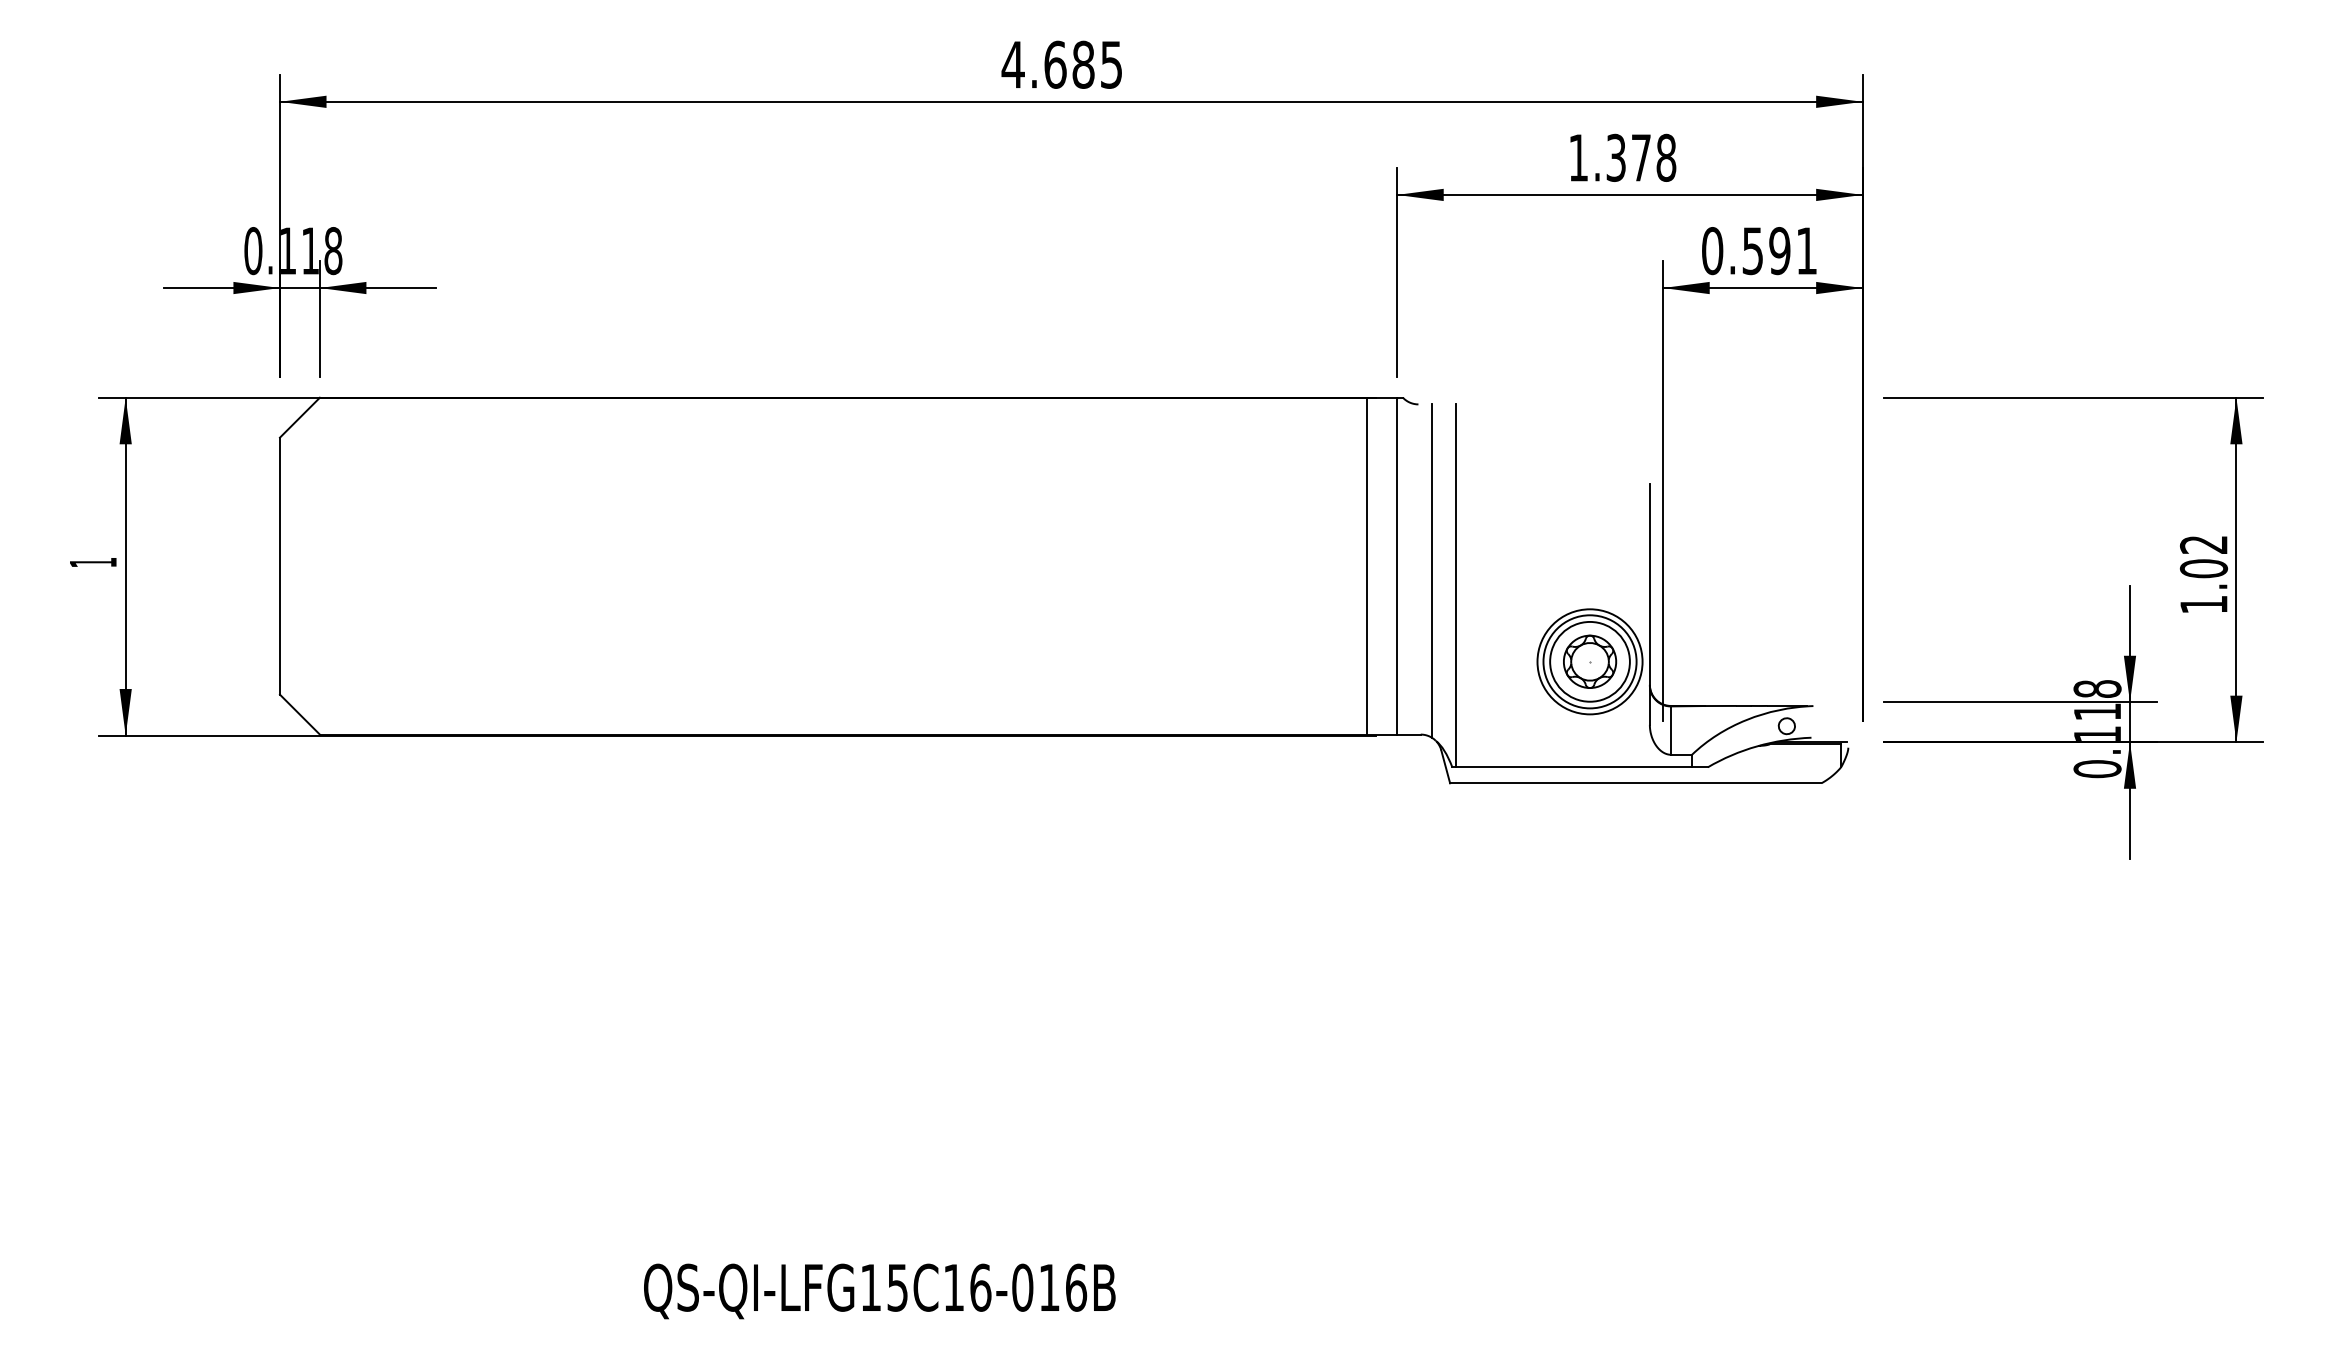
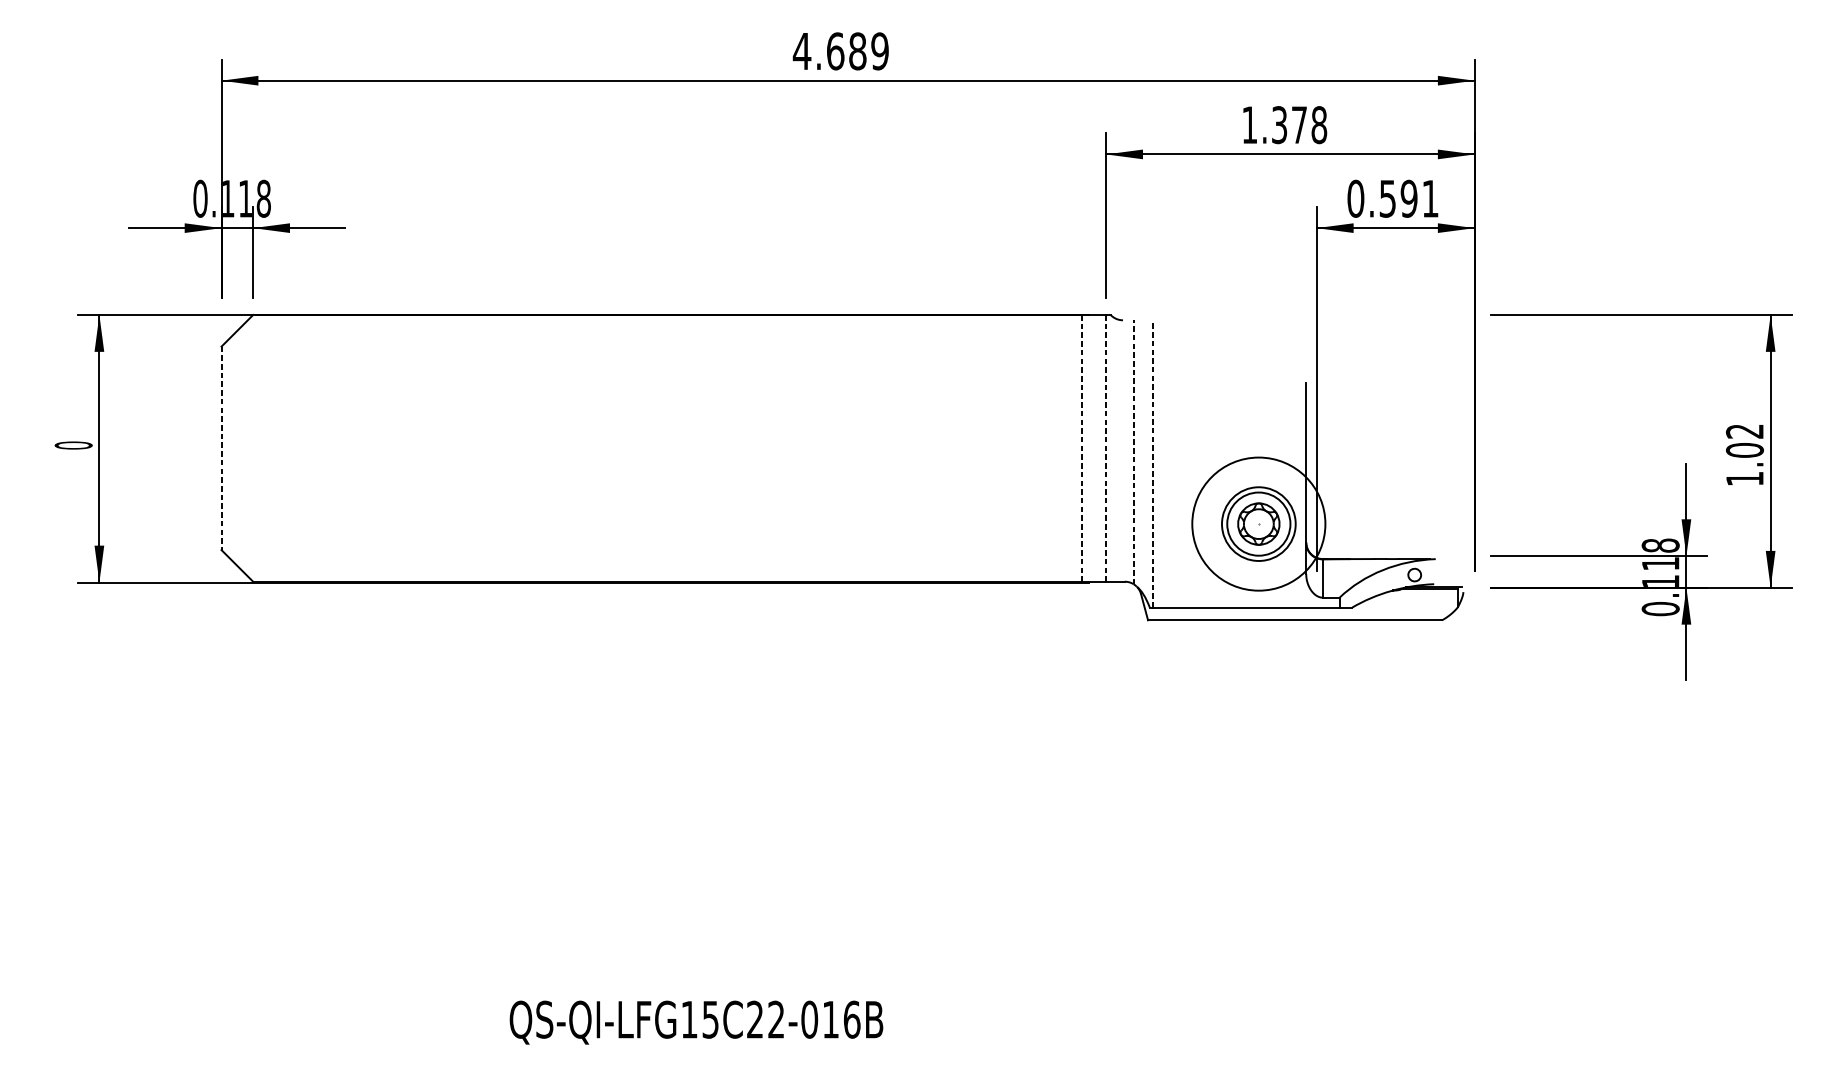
text: (1111, 64) -> (879, 51), 4.685 -> 4.689
text: (93, 562) -> (73, 445), 1 -> 0
line: (279, 566) -> (221, 448), solid -> dashed
line: (1367, 566) -> (1082, 448), solid -> dashed
line: (1397, 566) -> (1106, 448), solid -> dashed
line: (1432, 571) -> (1134, 452), solid -> dashed
line: (1455, 585) -> (1152, 463), solid -> dashed
circle: (1589, 661) -> (1258, 523), size x1.6
text: (967, 1287) -> (765, 1019), QS-QI-LFG15C16-016B -> QS-QI-LFG15C22-016B

